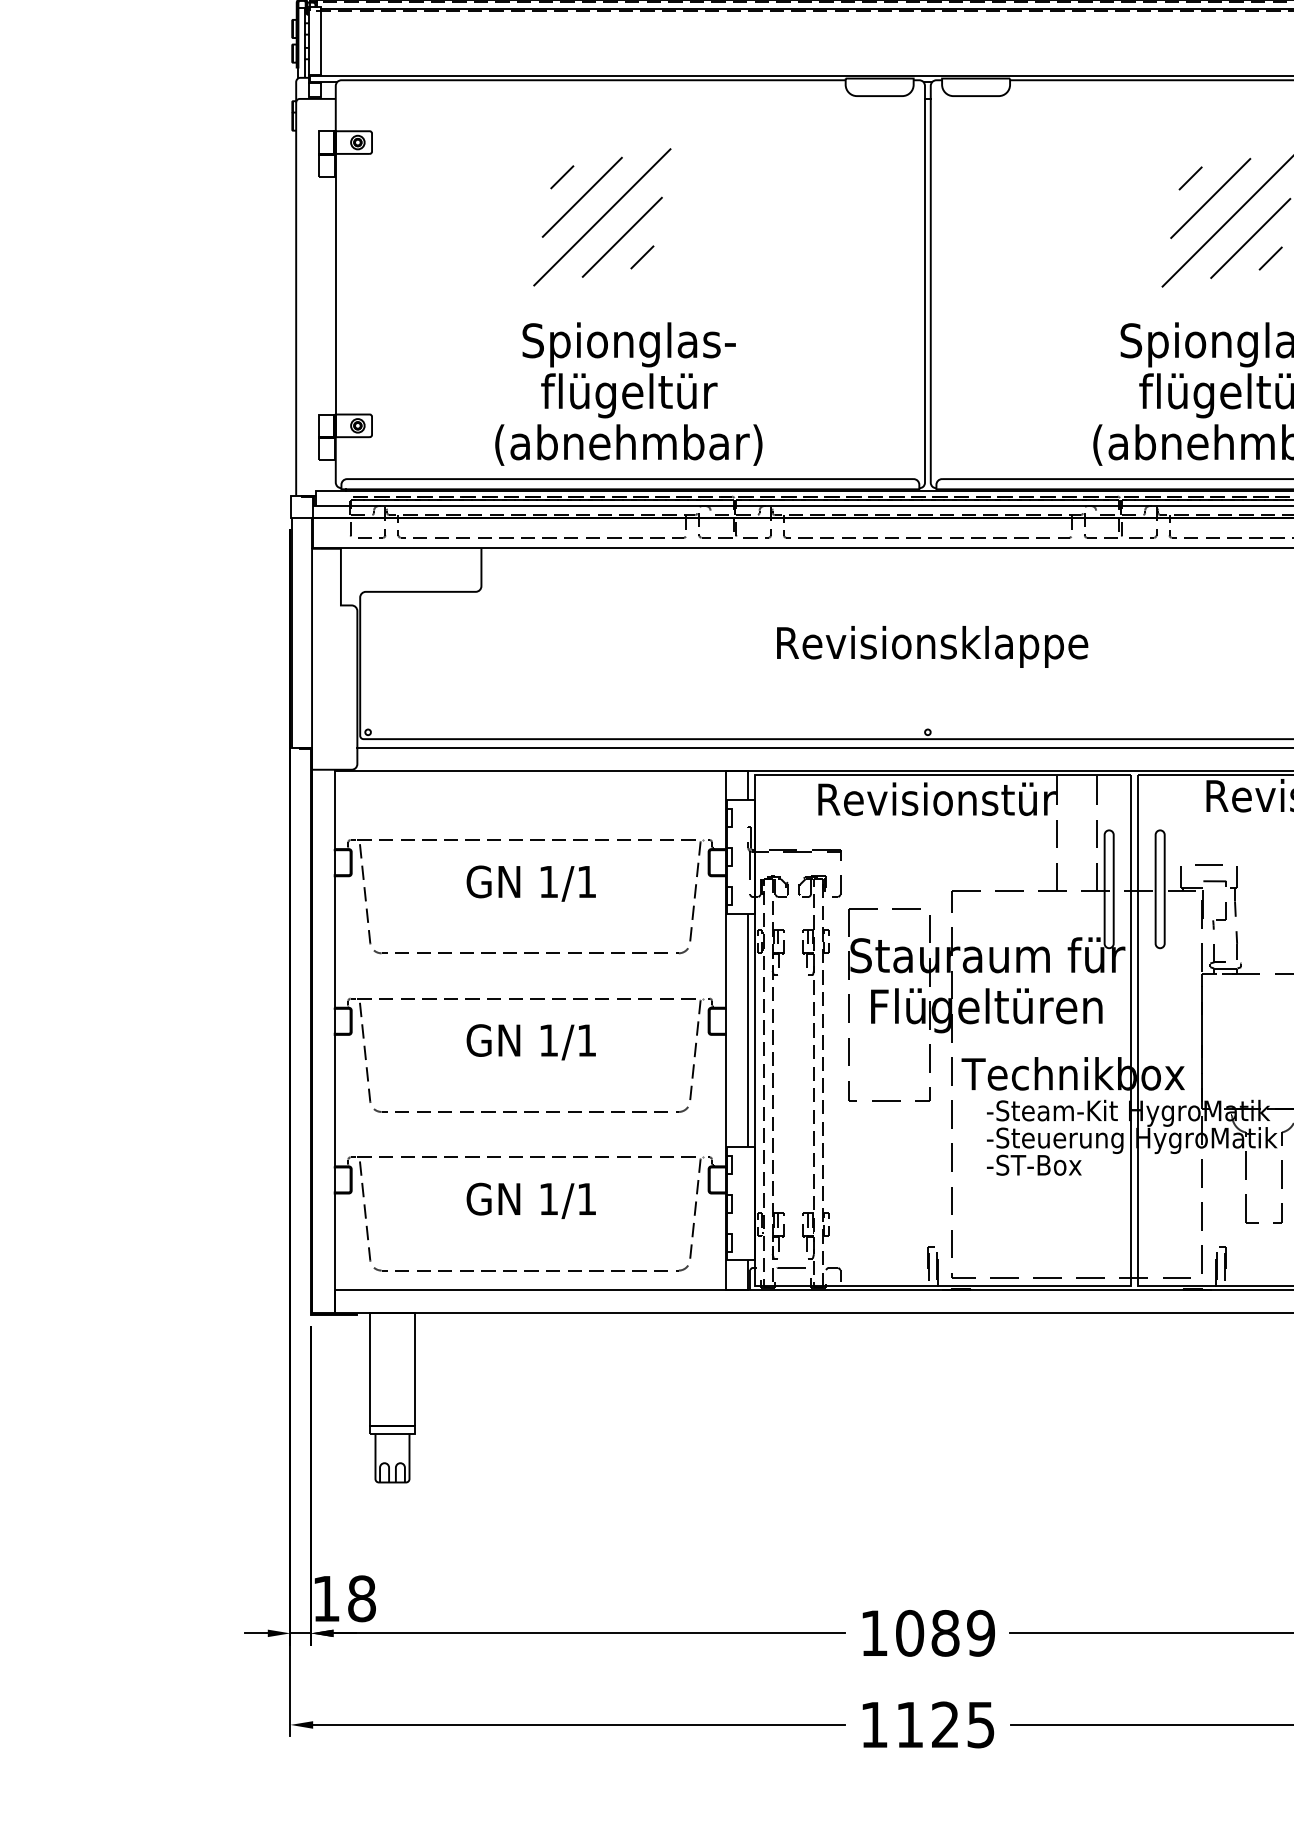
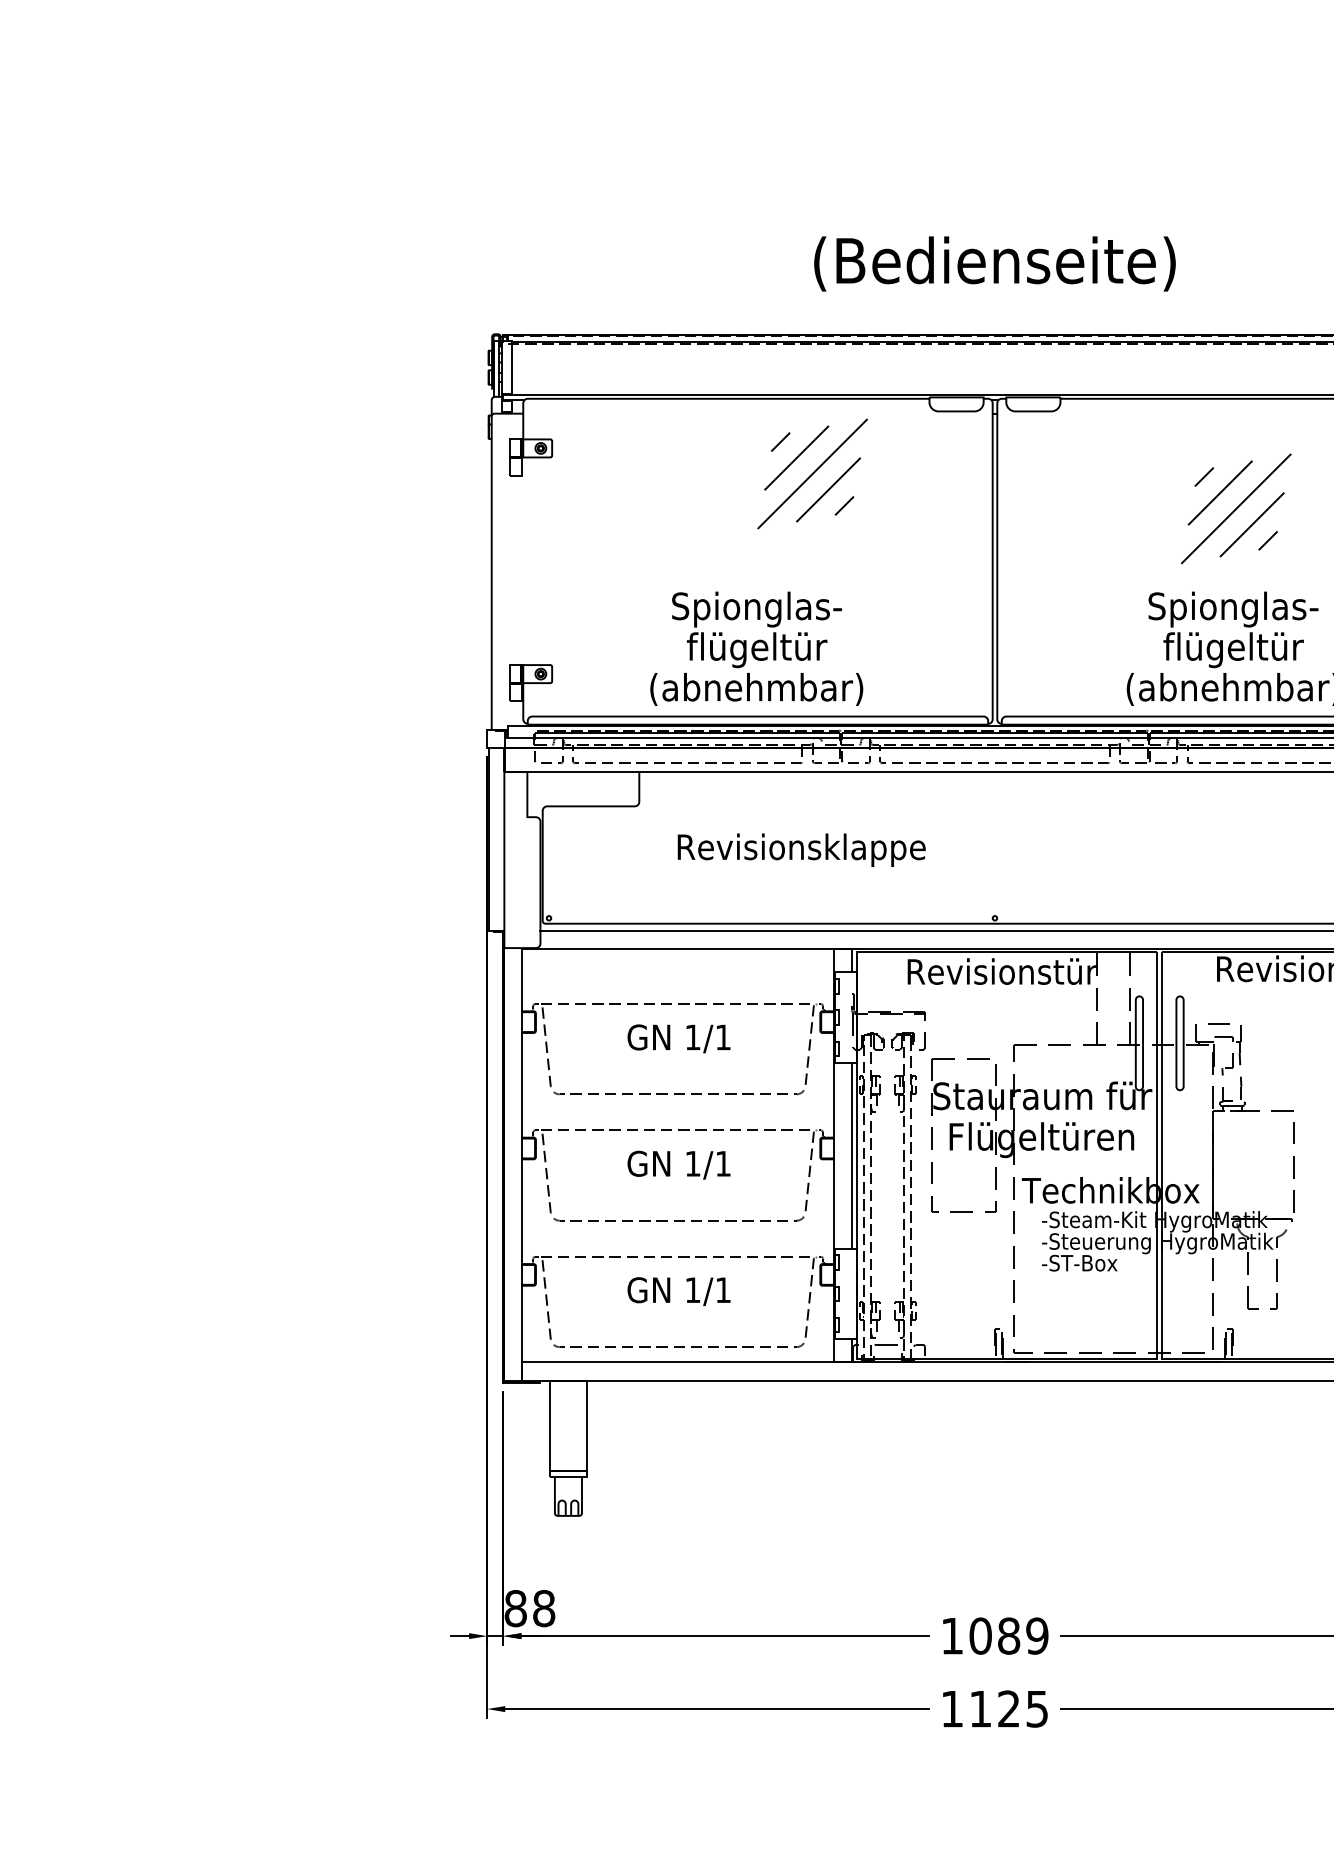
part: (602, 216) -> (812, 473), moved
line: (336, 284) -> (523, 561), removed
text: (932, 645) -> (801, 849), moved
text: (326, 1598) -> (515, 1608), 18 -> 88

